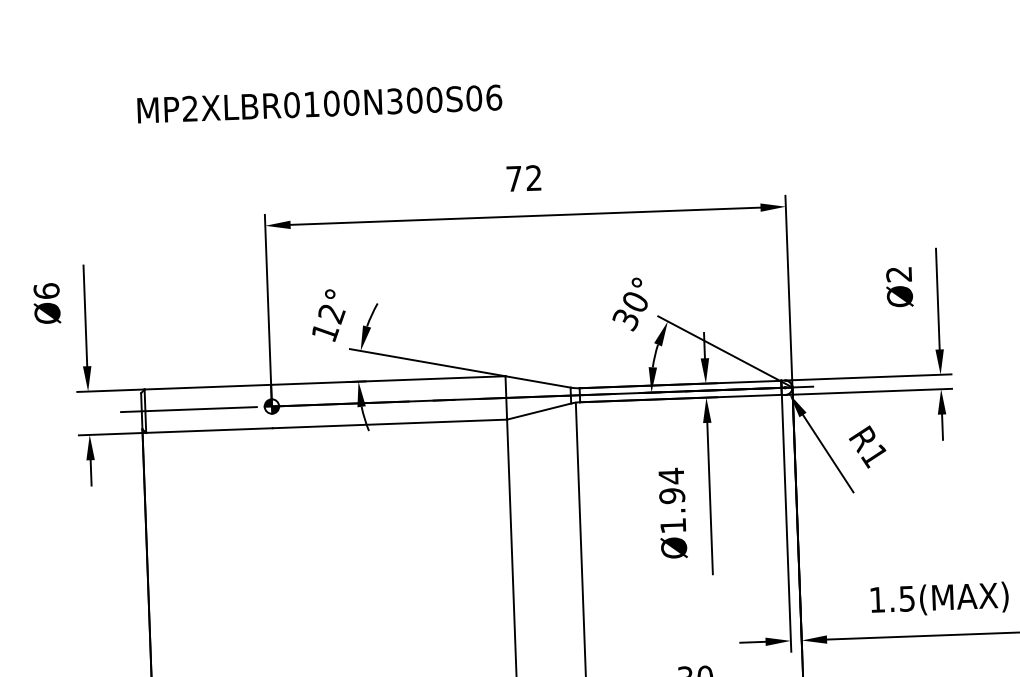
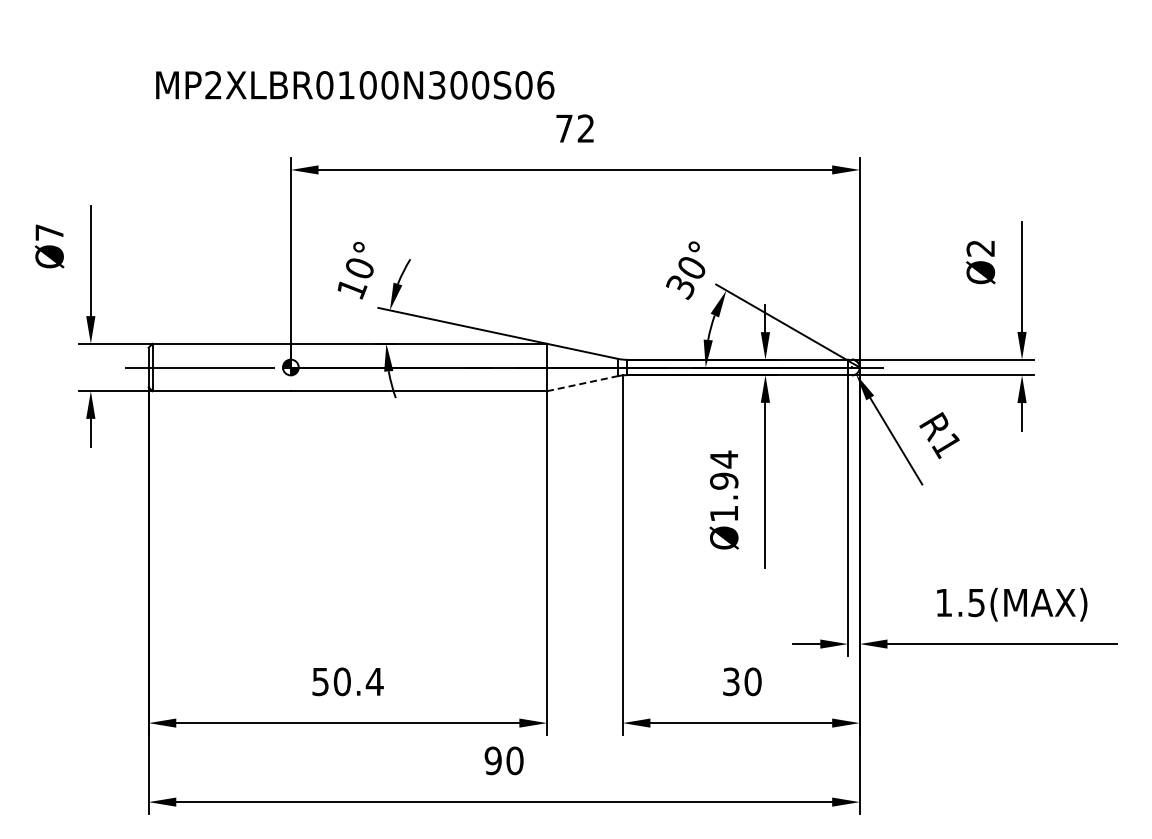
text: (320, 104) -> (355, 85), moved
text: (46, 290) -> (49, 231), Ø6 -> Ø7
text: (332, 314) -> (360, 269), 12° -> 10°
line: (539, 411) -> (582, 383), solid -> dashed

